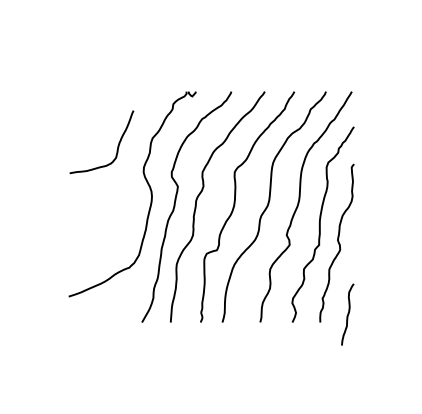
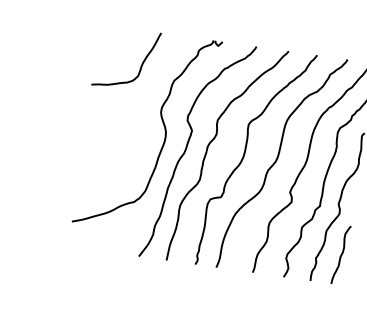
curve: (117, 145) -> (141, 64), moved
curve: (347, 314) -> (340, 254), moved

